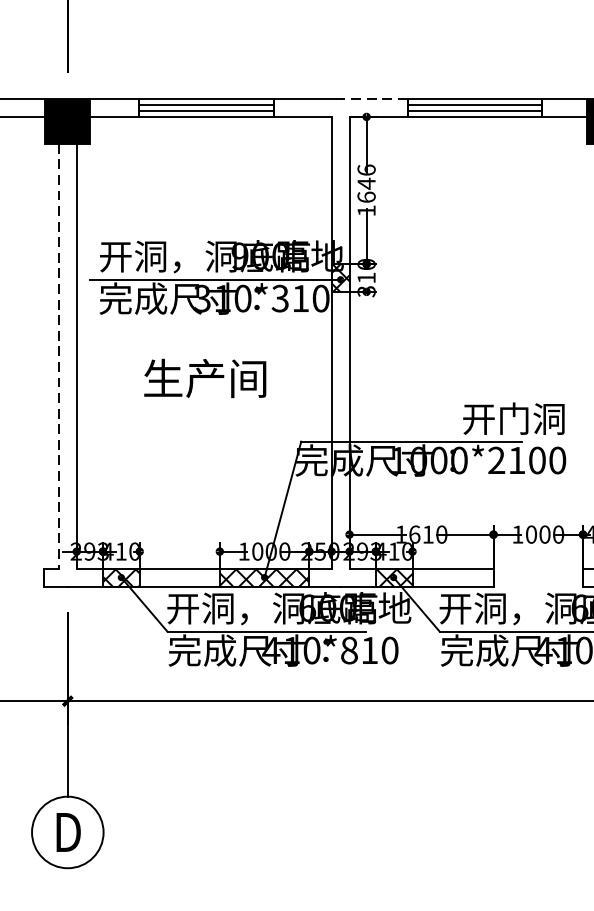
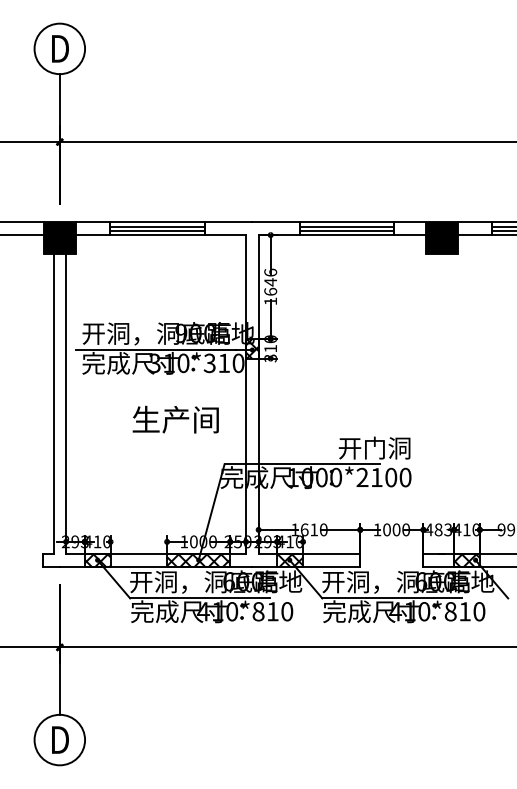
line: (374, 99) -> (276, 222), dashed -> solid
line: (58, 355) -> (53, 403), dashed -> solid
text: (204, 378) -> (175, 419), moved

